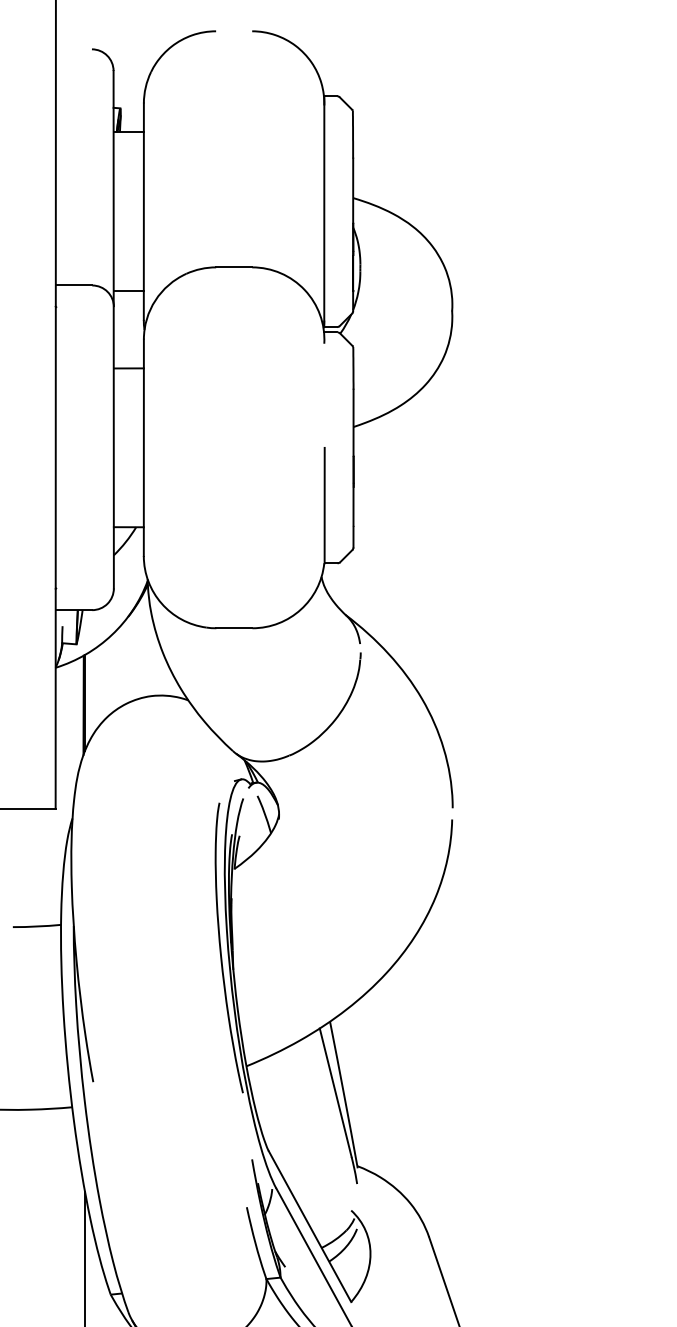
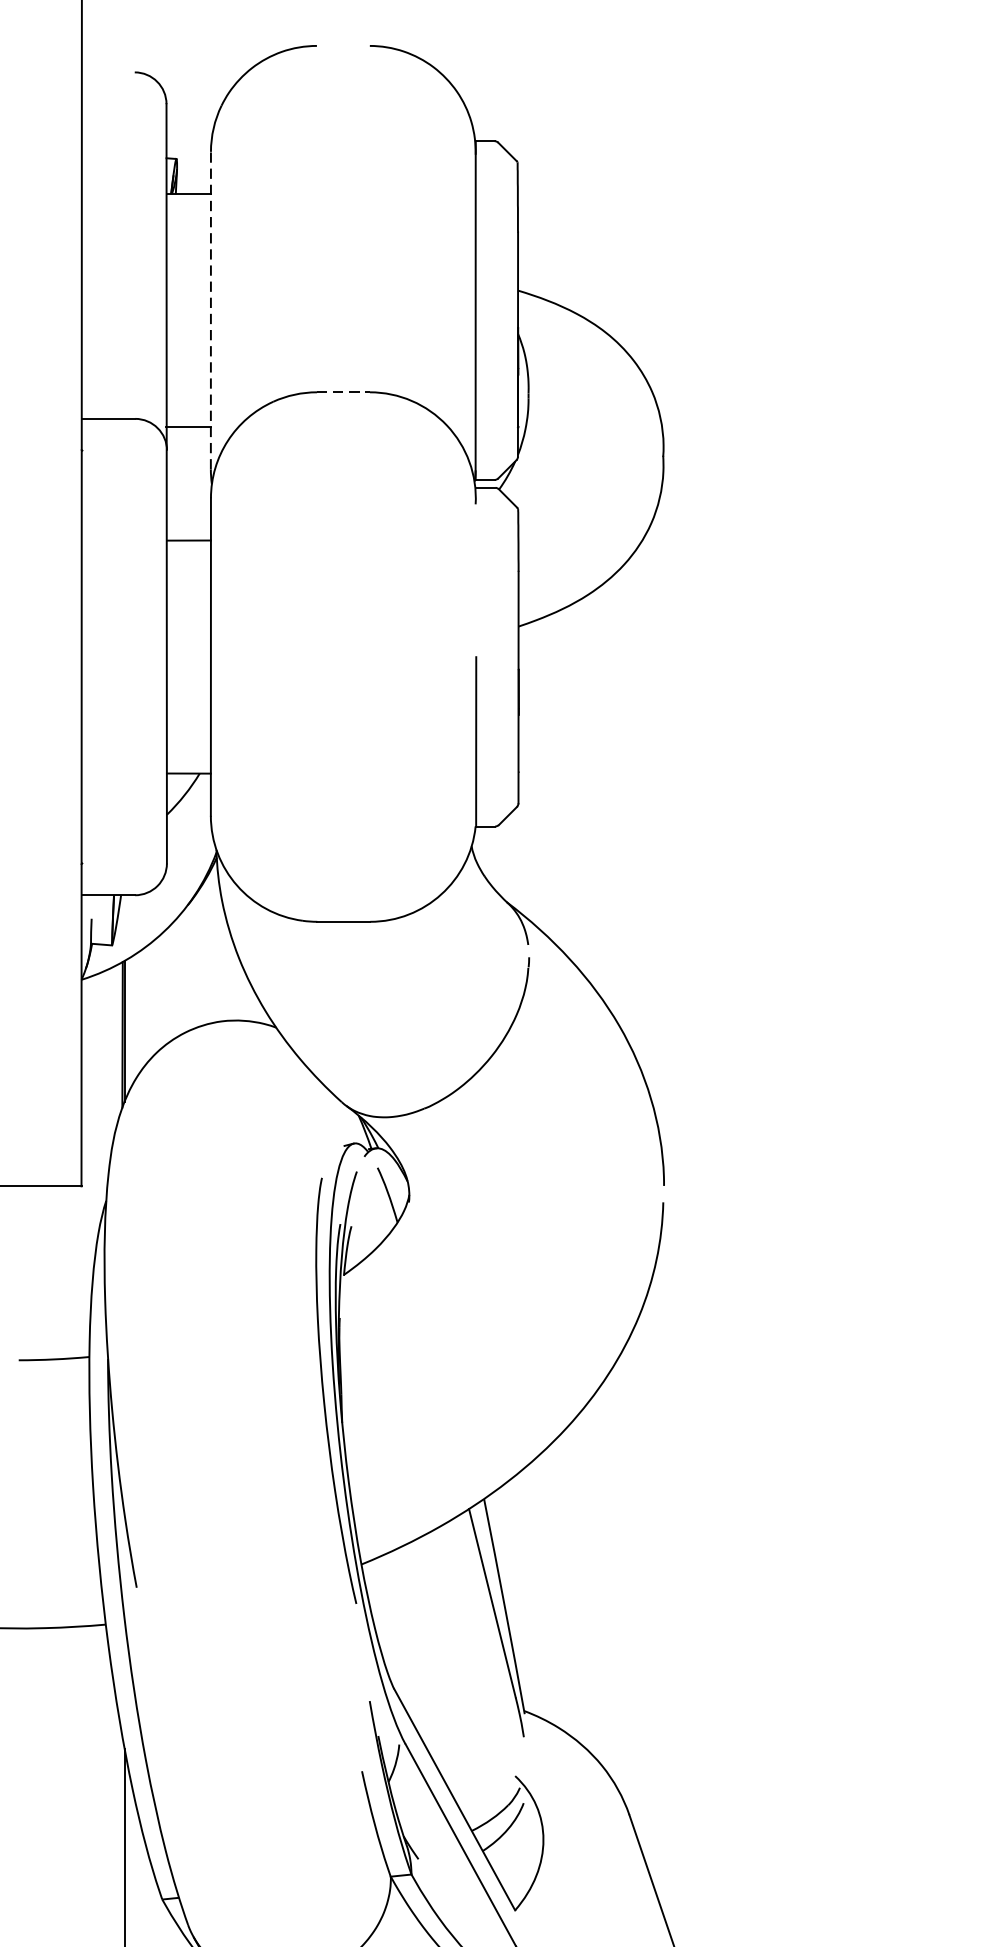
line: (143, 211) -> (210, 310), solid -> dashed
line: (234, 267) -> (343, 392), solid -> dashed

